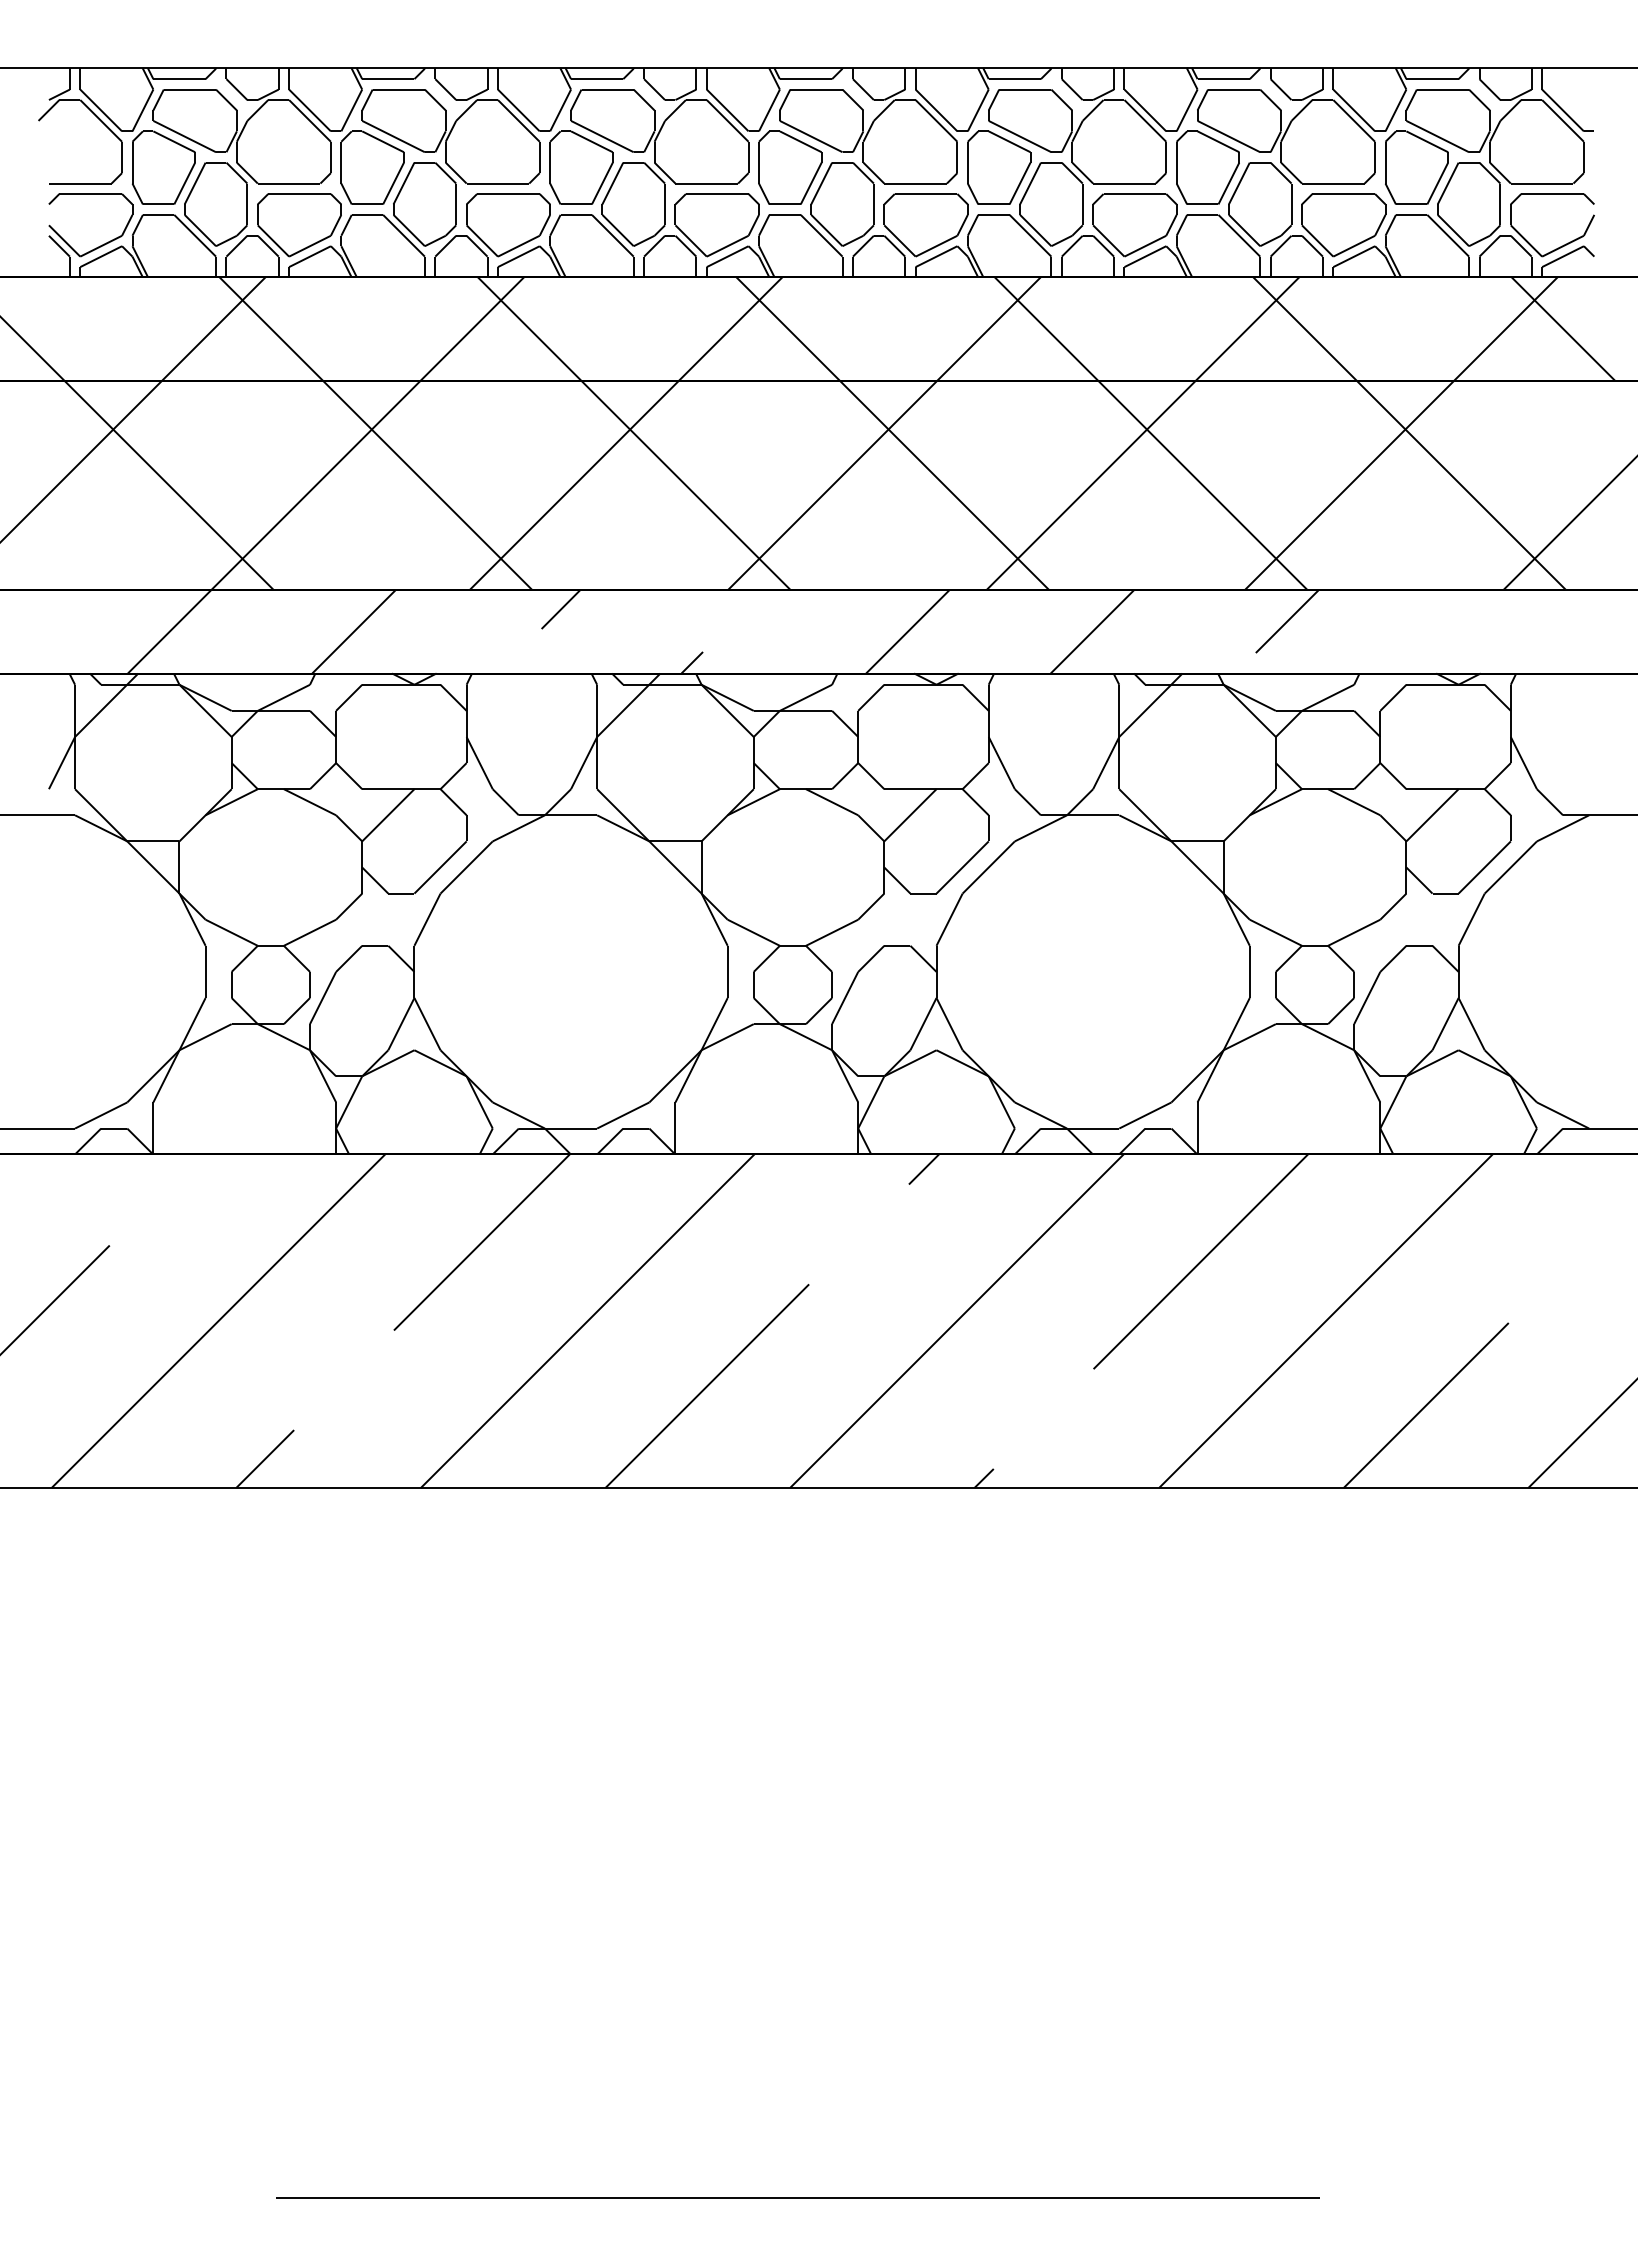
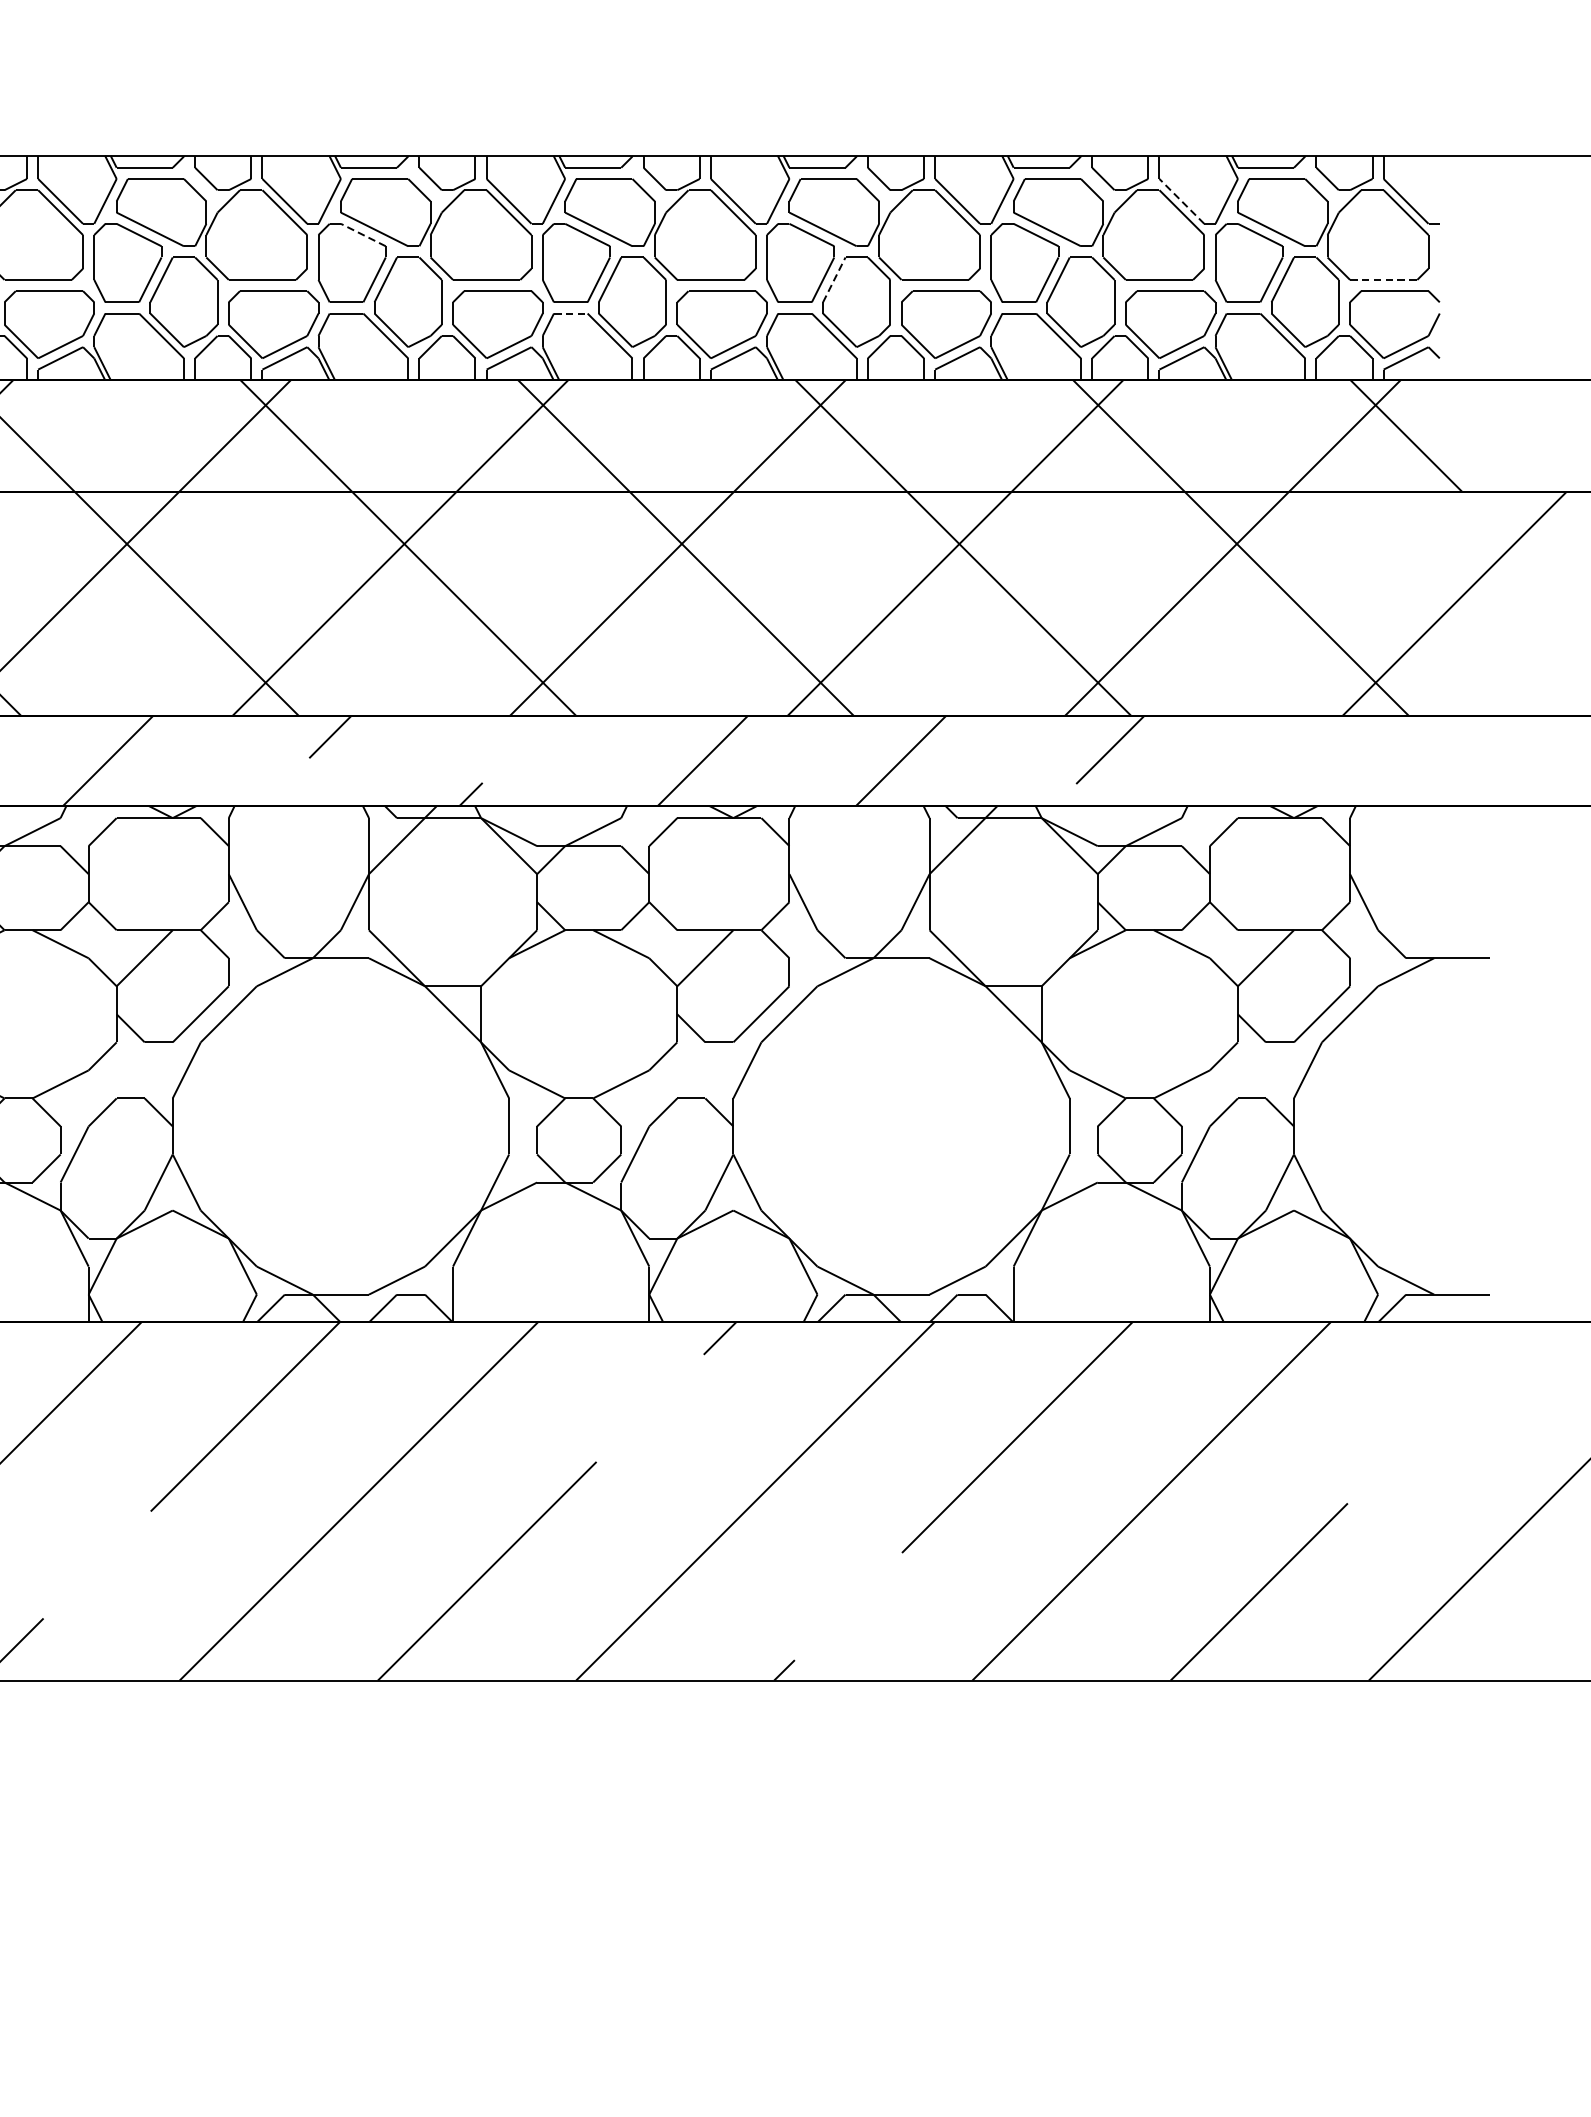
line: (1354, 110) -> (1182, 201), solid -> dashed
line: (591, 141) -> (362, 234), solid -> dashed
line: (1030, 183) -> (834, 279), solid -> dashed
line: (1542, 183) -> (1384, 279), solid -> dashed
line: (785, 214) -> (571, 313), solid -> dashed

